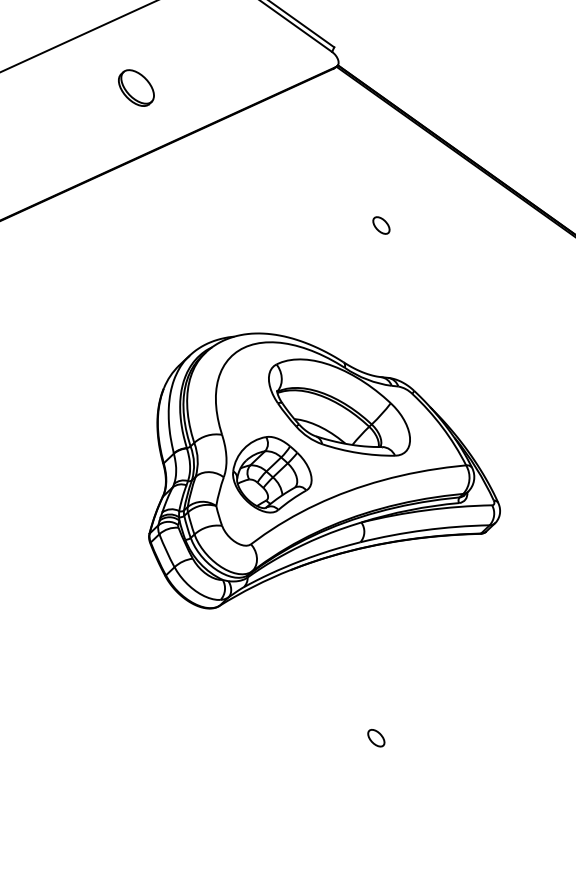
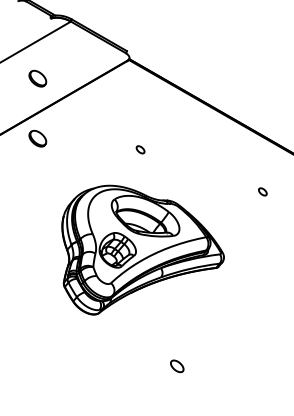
part: (123, 216) -> (37, 138), added
part: (381, 224) -> (140, 149), moved
part: (376, 738) -> (177, 366), size x1.6

